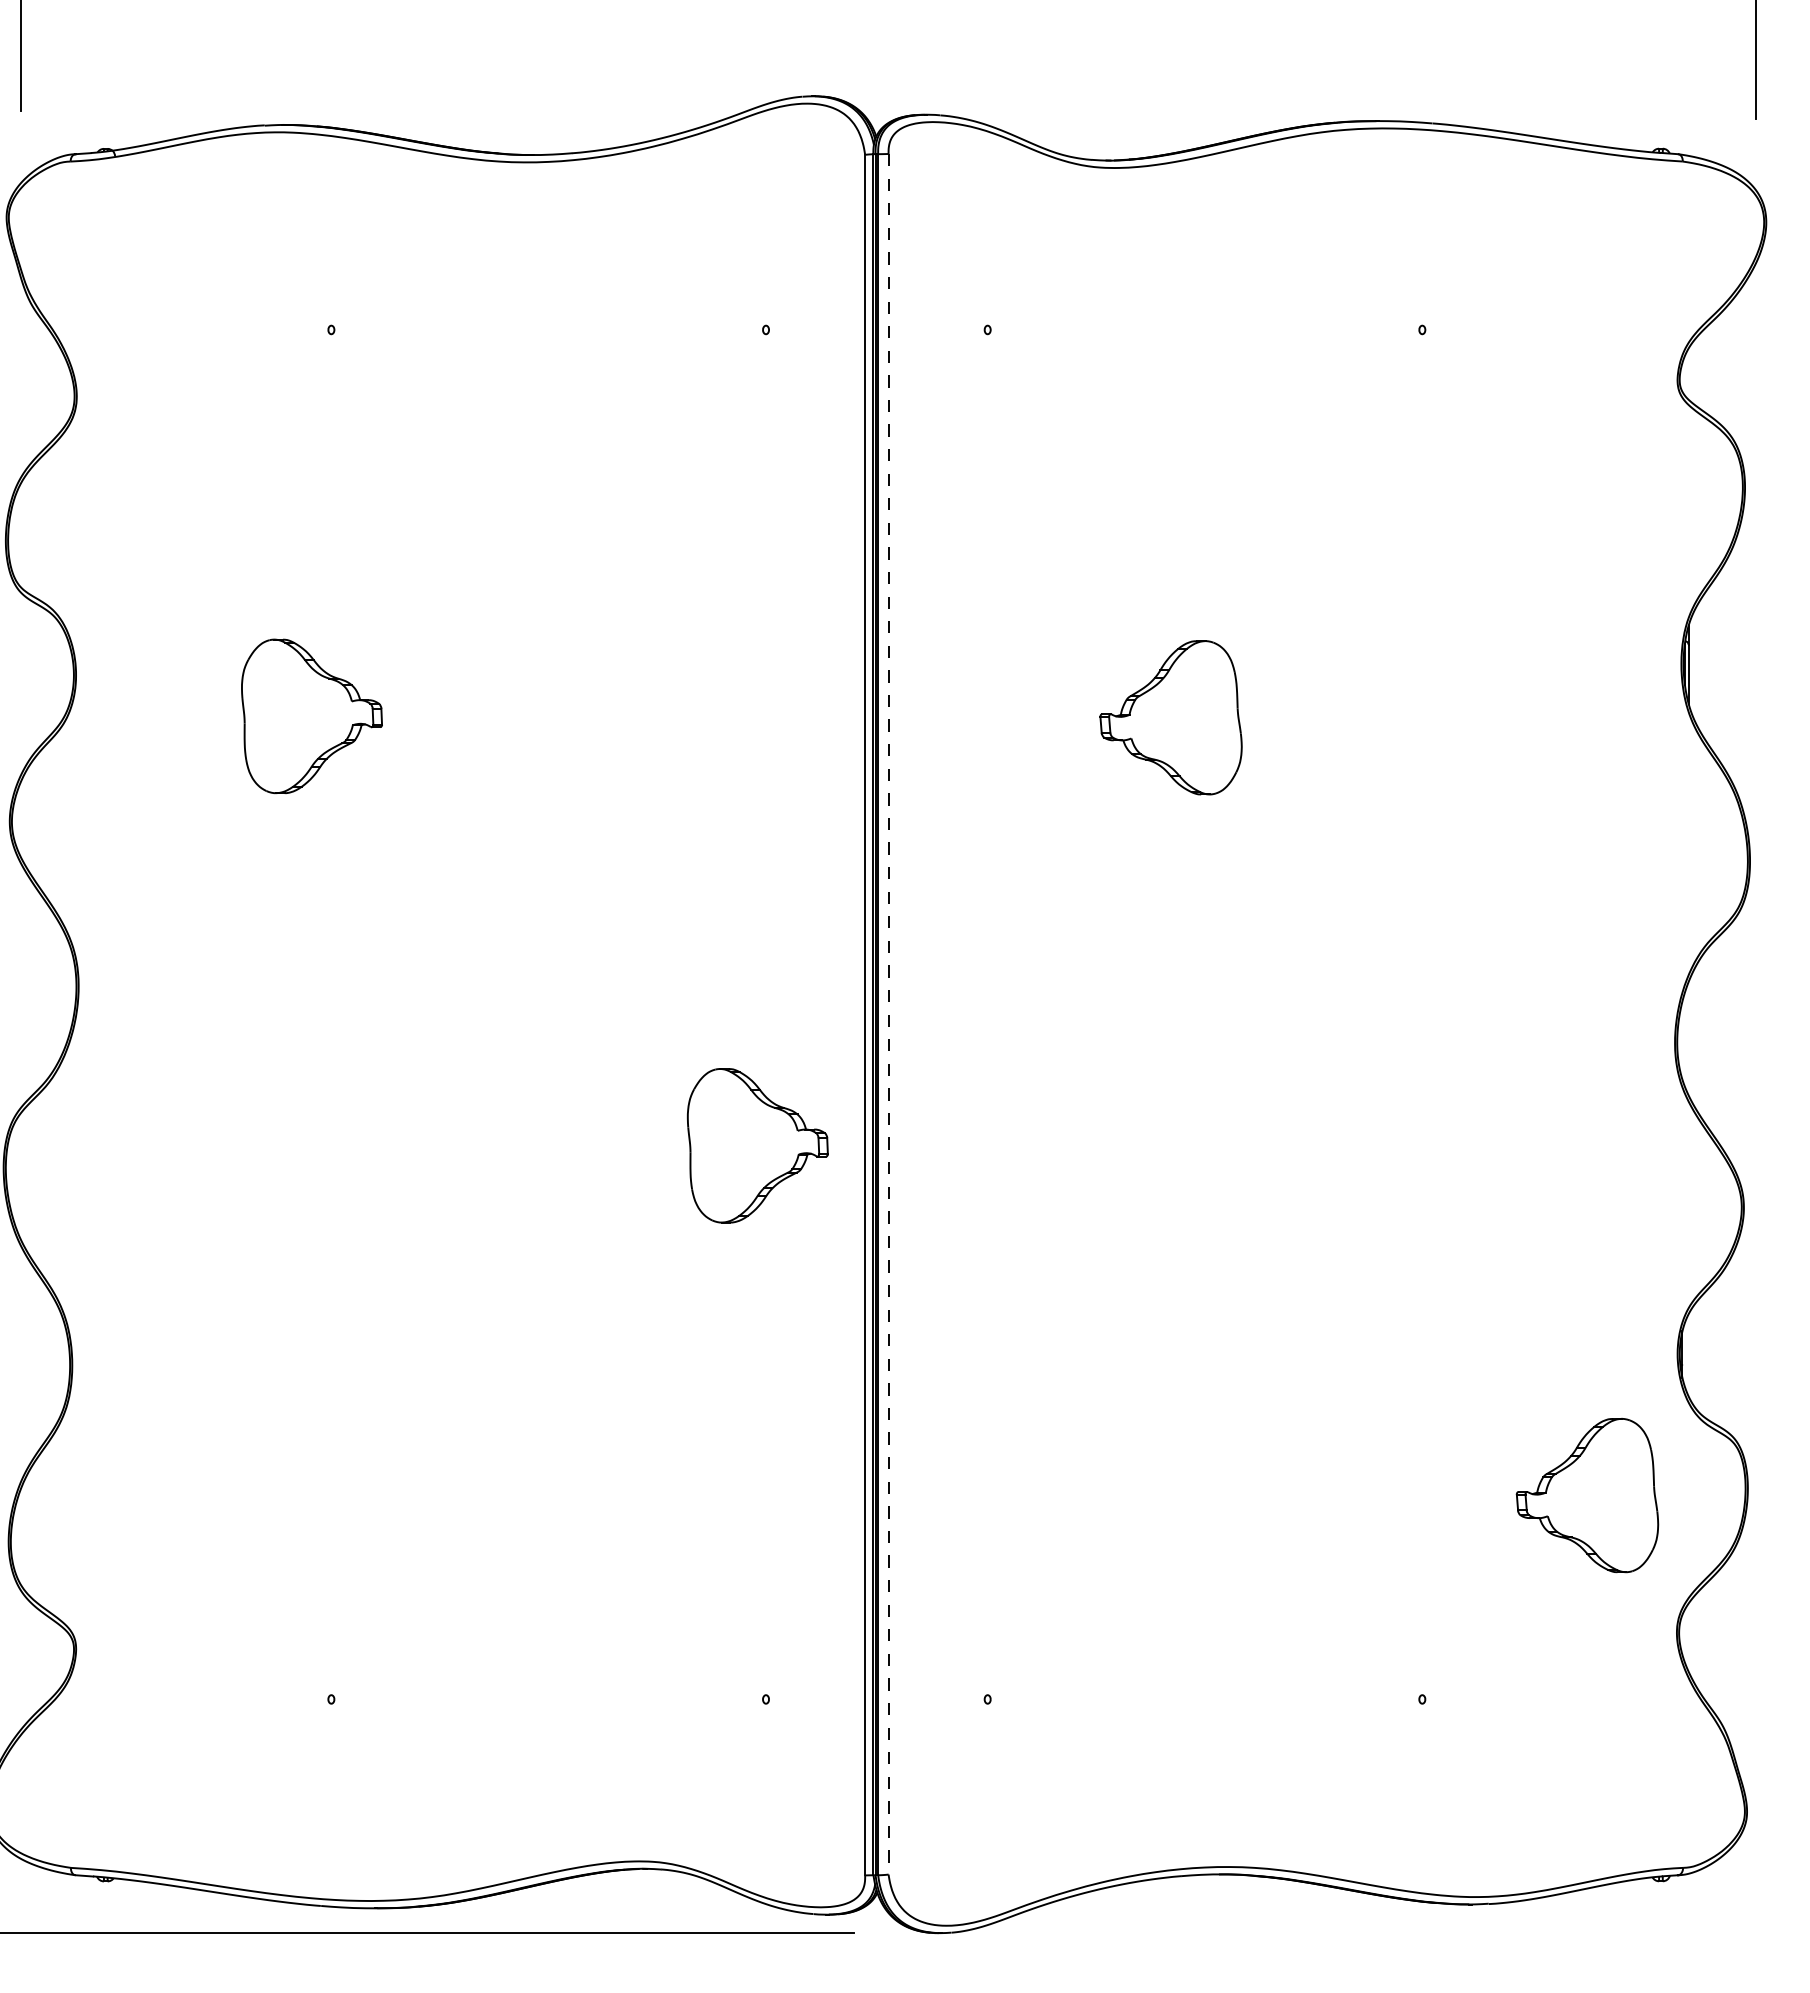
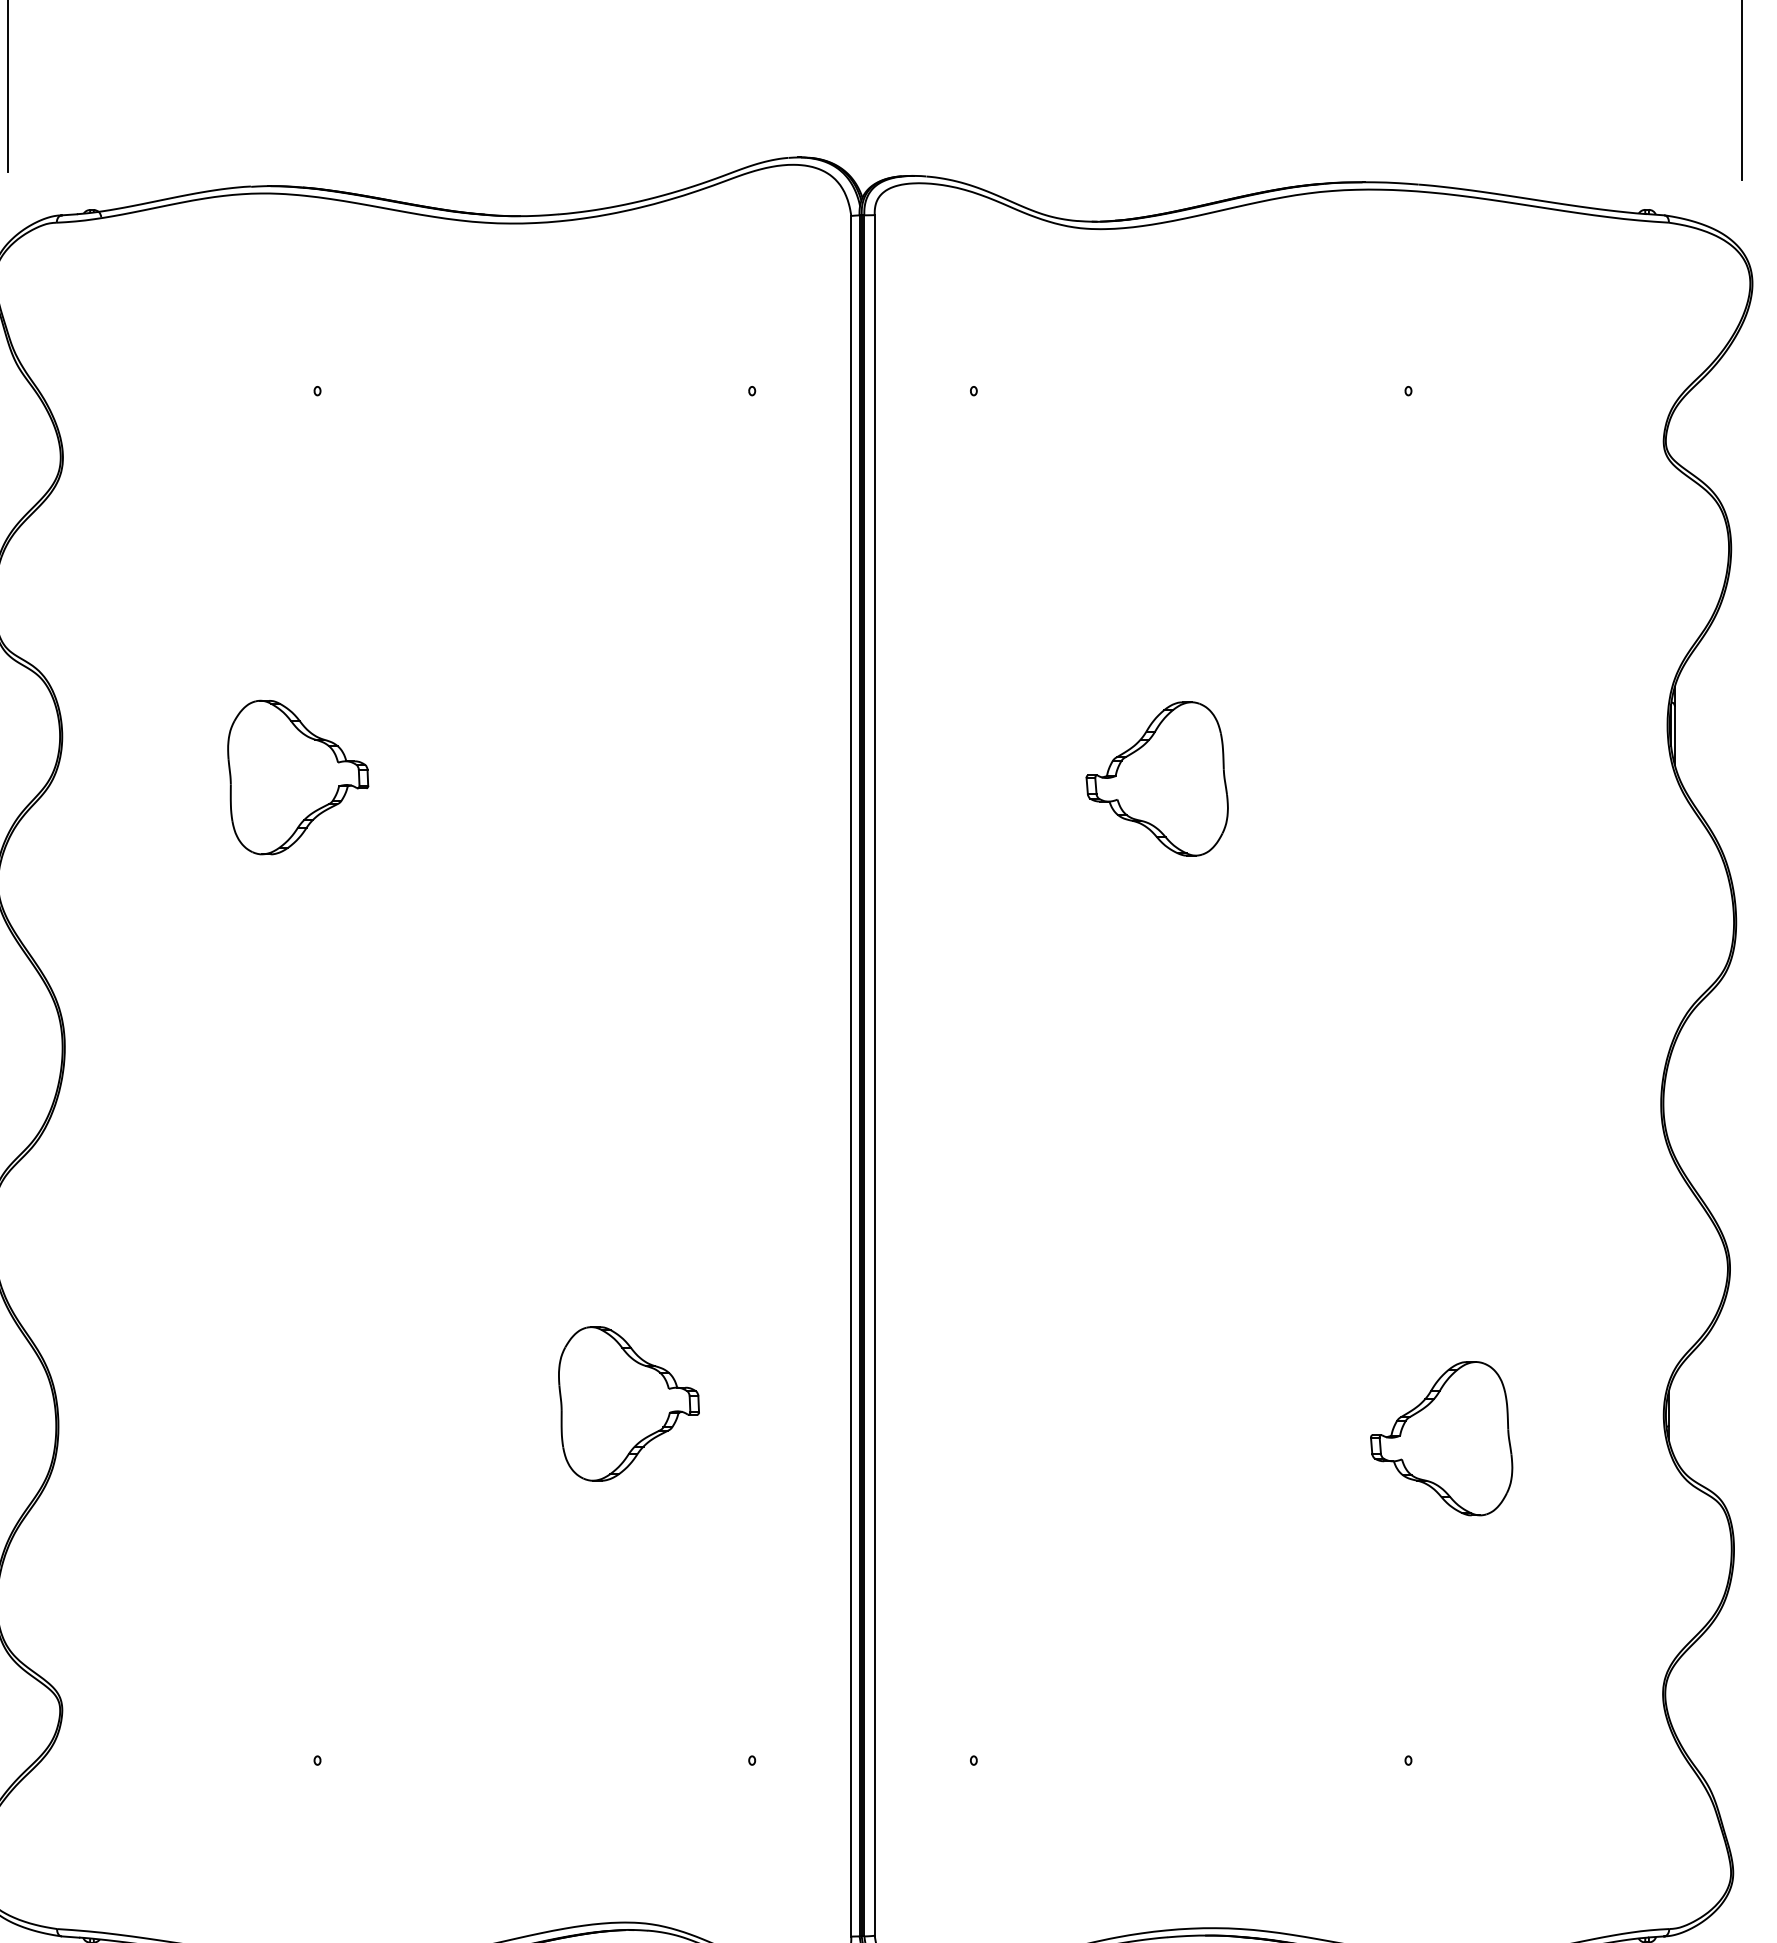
line: (888, 1014) -> (874, 1075), dashed -> solid
part: (757, 1145) -> (628, 1403), moved
part: (1587, 1495) -> (1441, 1438), moved

